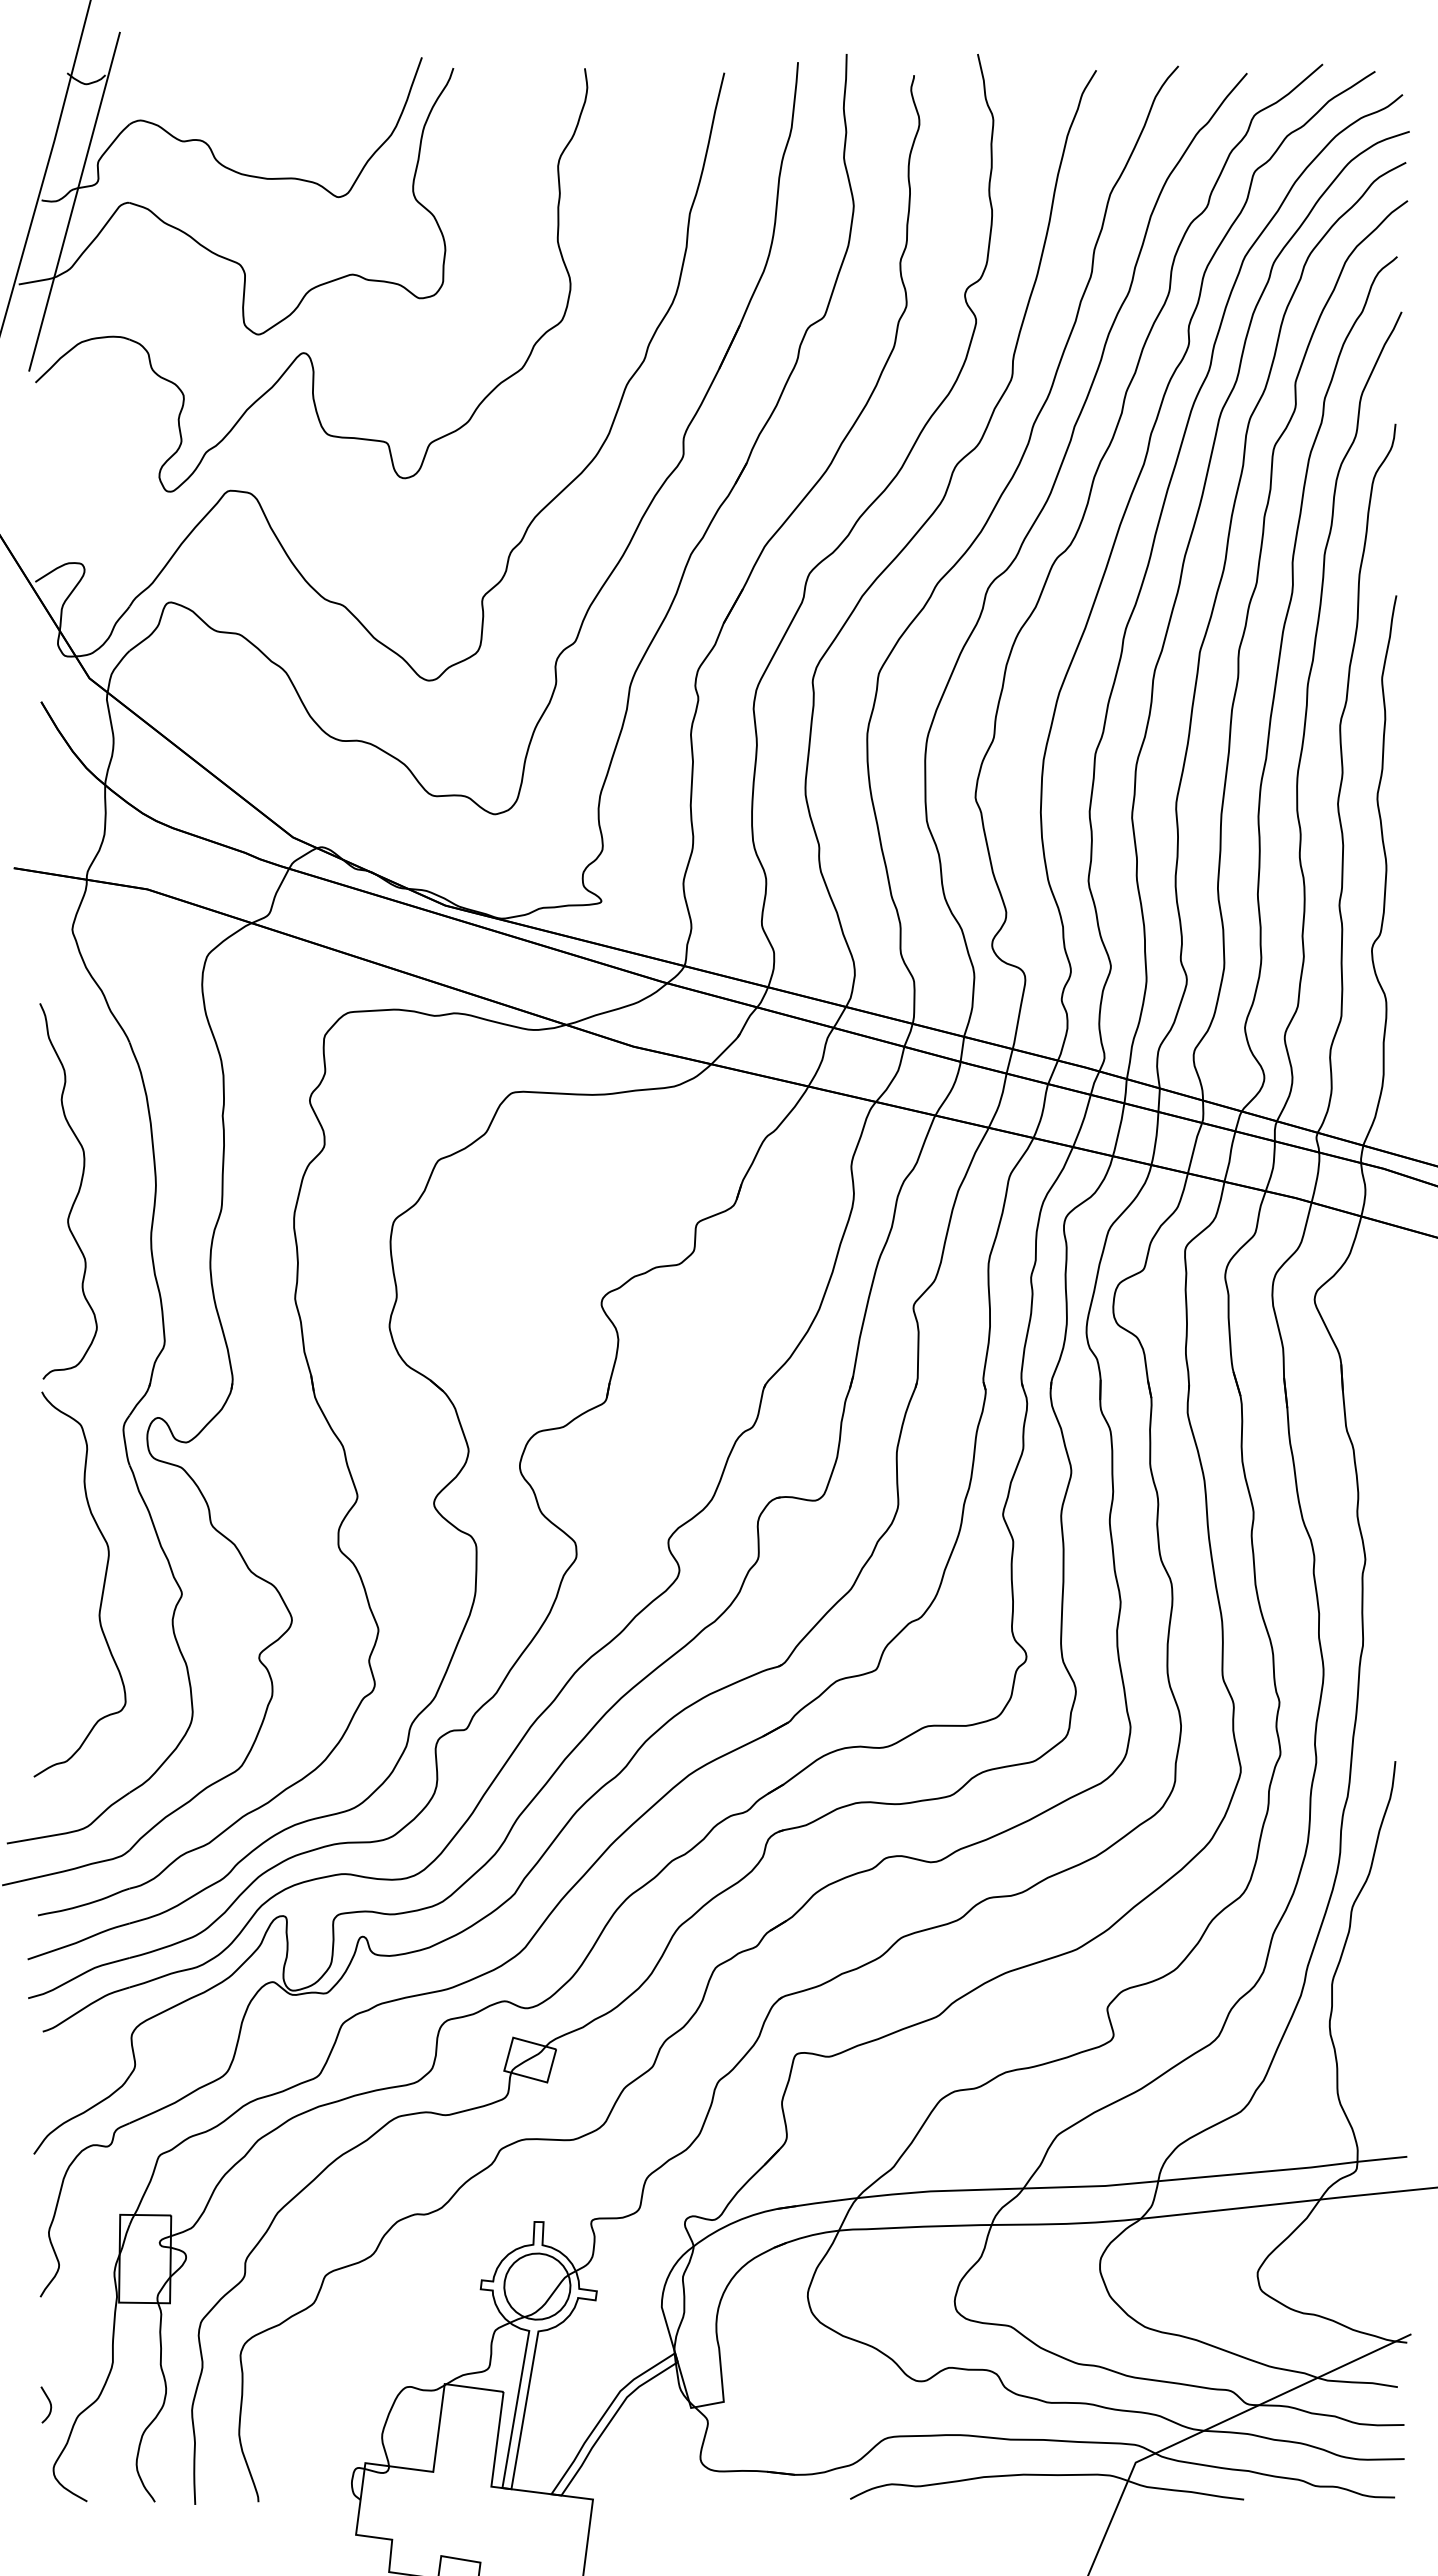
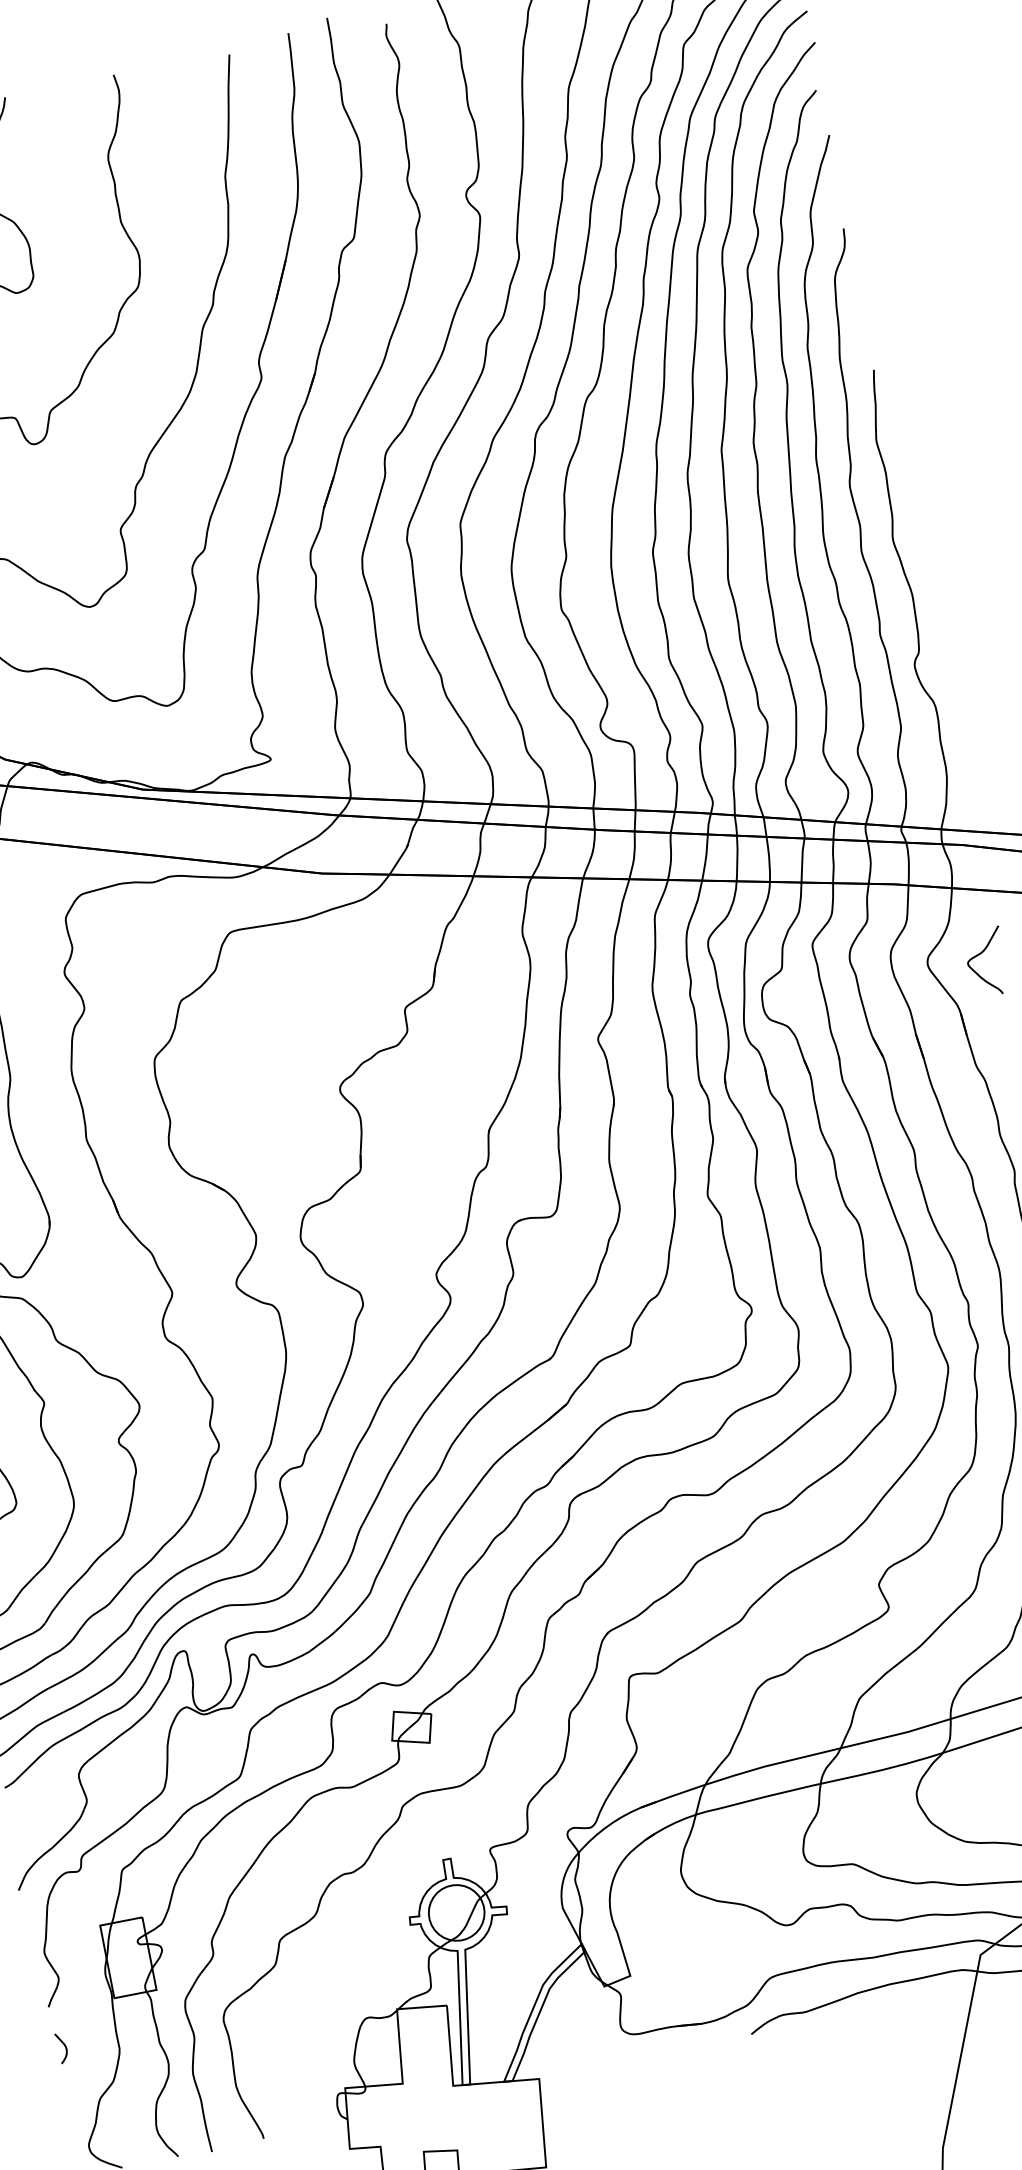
curve: (1378, 1300) -> (980, 954), added
curve: (49, 2403) -> (64, 2046), moved

